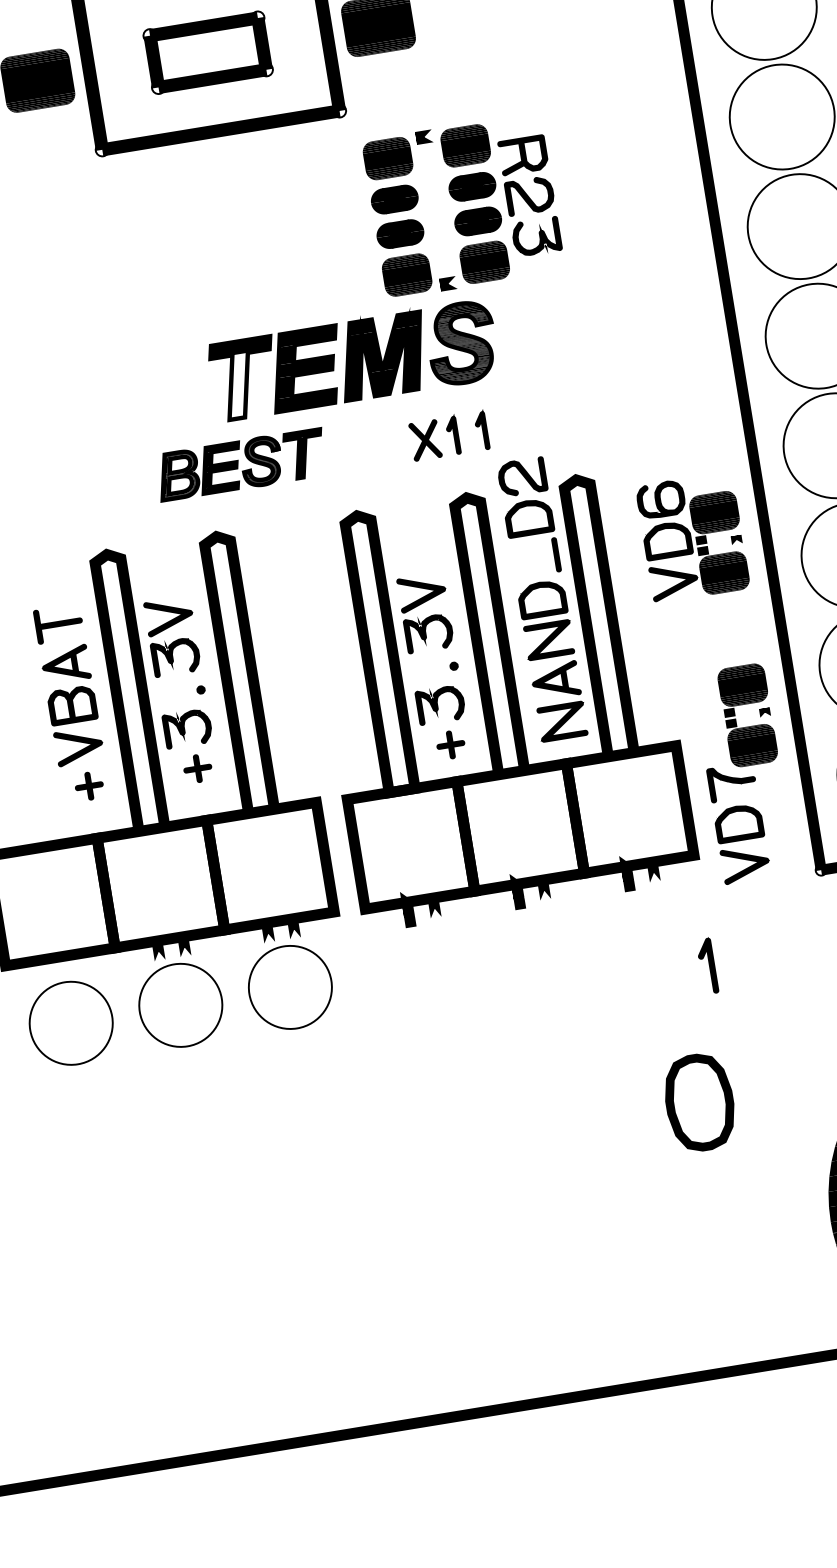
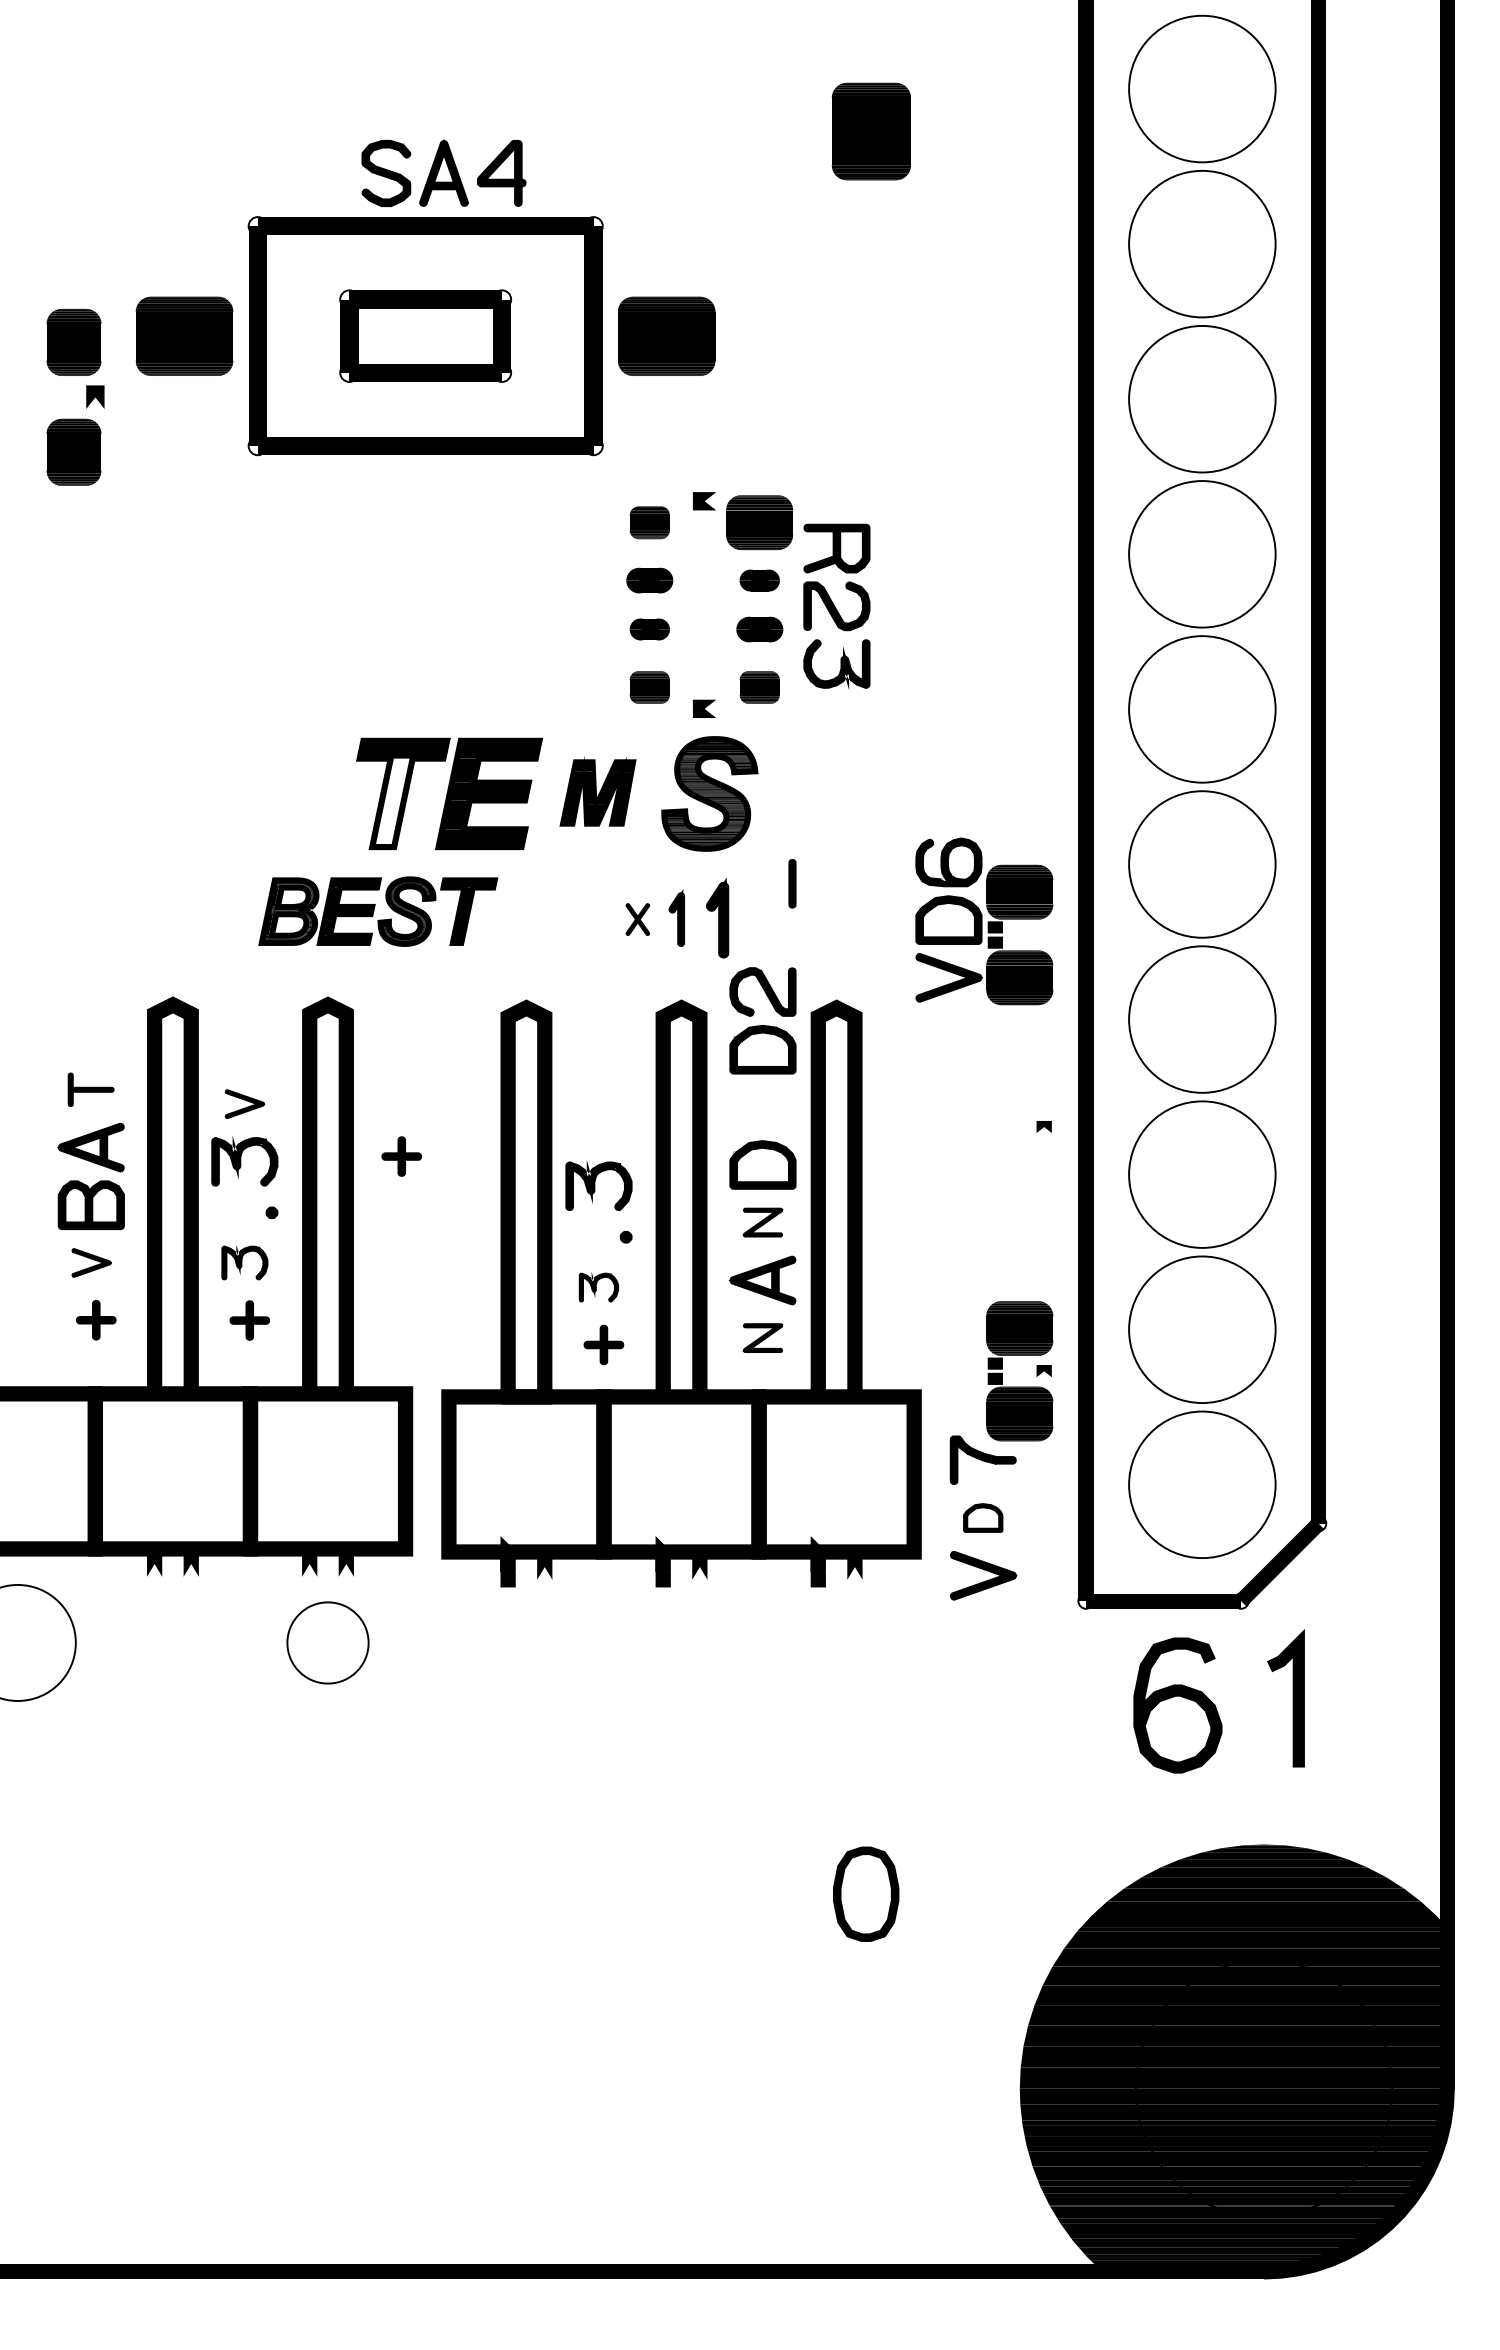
part: (387, 158) -> (649, 522), size x0.6
part: (472, 186) -> (759, 580), size x0.6
part: (394, 199) -> (649, 580), size x0.7
part: (478, 221) -> (759, 629), size x0.7
part: (400, 234) -> (649, 629), size x0.6
part: (484, 262) -> (759, 687), size x0.6
part: (407, 275) -> (649, 687), size x0.6
part: (382, 354) -> (597, 791), size x0.6
part: (481, 429) -> (717, 917), size x1.4
part: (425, 440) -> (637, 919), size x0.6
part: (693, 537) -> (984, 921), moved
part: (556, 554) -> (792, 883), moved
part: (422, 592) -> (599, 1128), removed
part: (168, 615) -> (244, 1103), size x0.6
part: (58, 623) -> (90, 1089), size x0.7
part: (286, 635) -> (401, 1156), added
part: (548, 640) -> (762, 1222), size x0.6
part: (440, 704) -> (598, 1287), size x0.6
part: (562, 721) -> (762, 1337), size x0.6
part: (187, 728) -> (244, 1262), size x0.7
part: (79, 745) -> (91, 1262), size x0.6
part: (738, 823) -> (982, 1517), size x0.6
part: (707, 965) -> (907, 1707), removed
part: (289, 987) -> (327, 1642), size x0.7
part: (180, 1005) -> (172, 1642), removed
part: (699, 1102) -> (865, 1894), size x0.7

